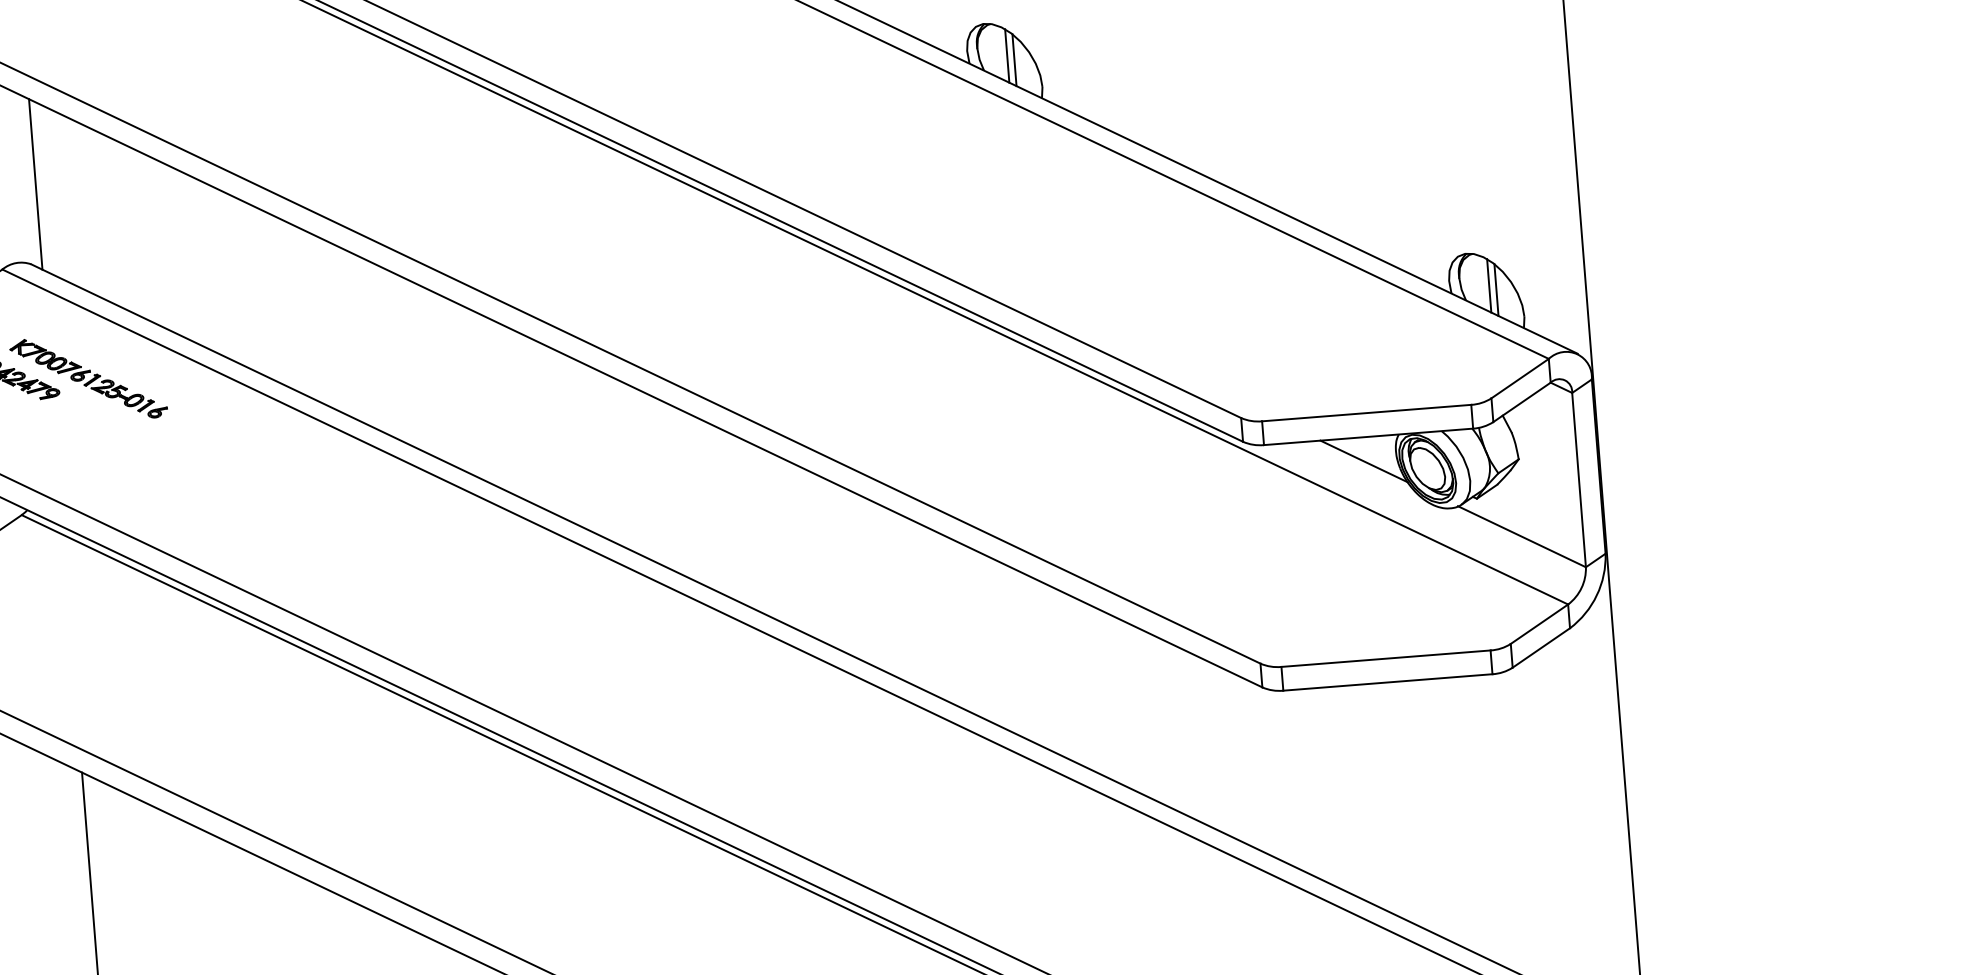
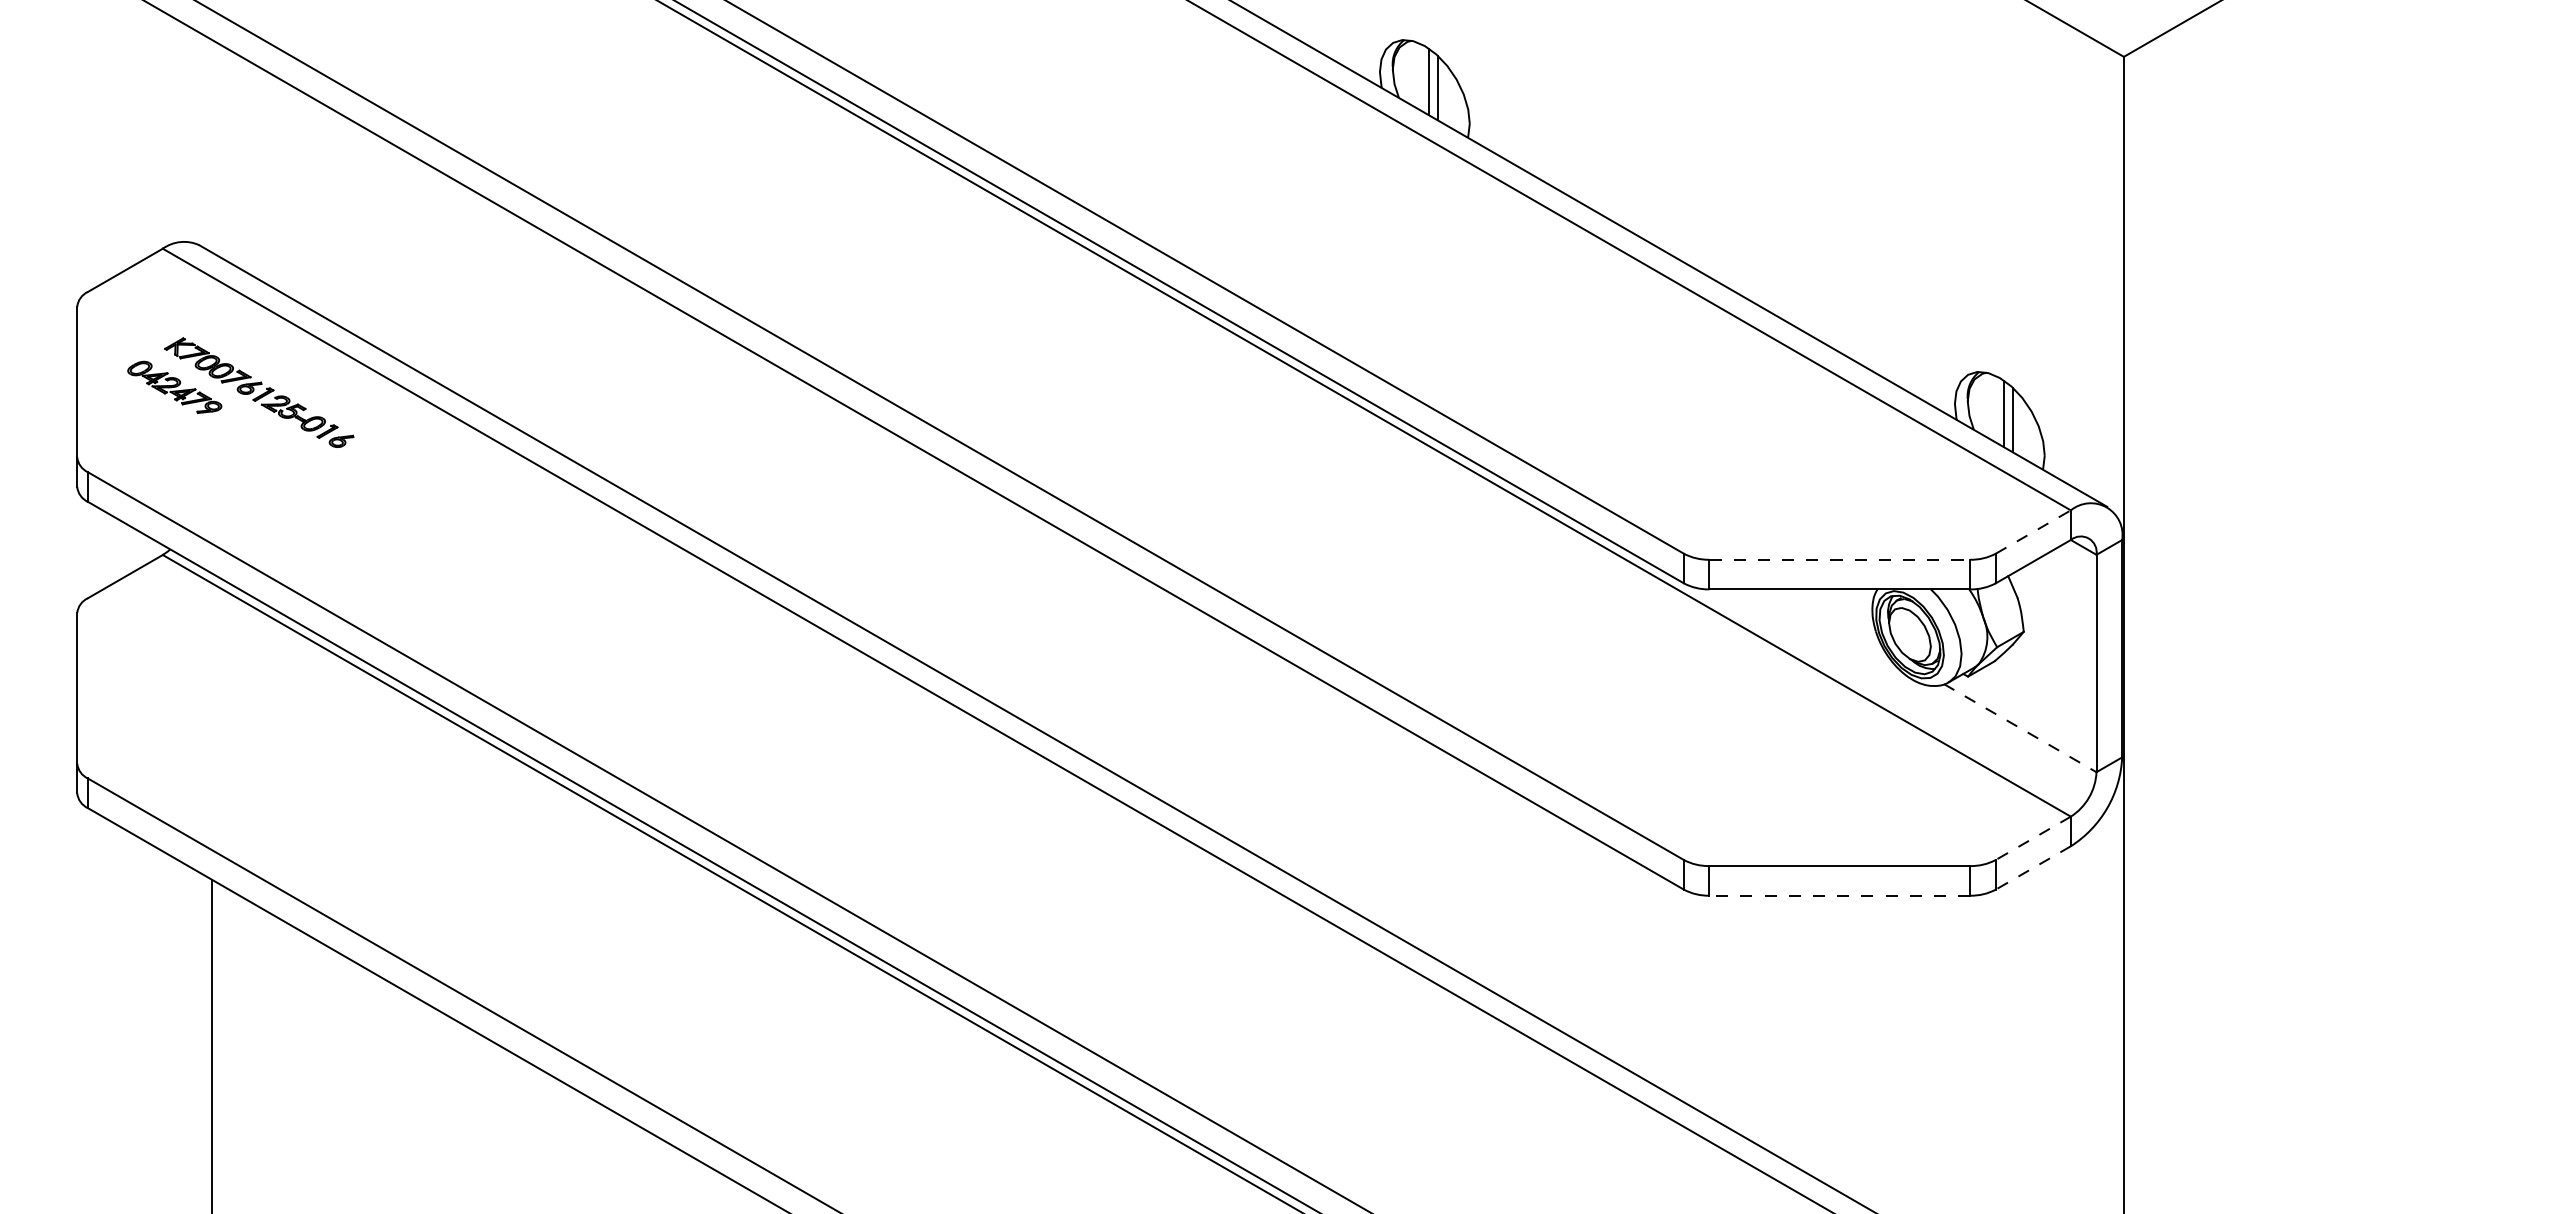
line: (35, 184) -> (212, 146), removed
line: (1520, 378) -> (2033, 531), solid -> dashed
line: (1367, 412) -> (1840, 559), solid -> dashed
line: (1363, 461) -> (1831, 619), removed
line: (1522, 536) -> (2020, 728), solid -> dashed
line: (1538, 624) -> (2032, 838), solid -> dashed
line: (1540, 648) -> (2032, 868), solid -> dashed
line: (1387, 682) -> (1839, 895), solid -> dashed

